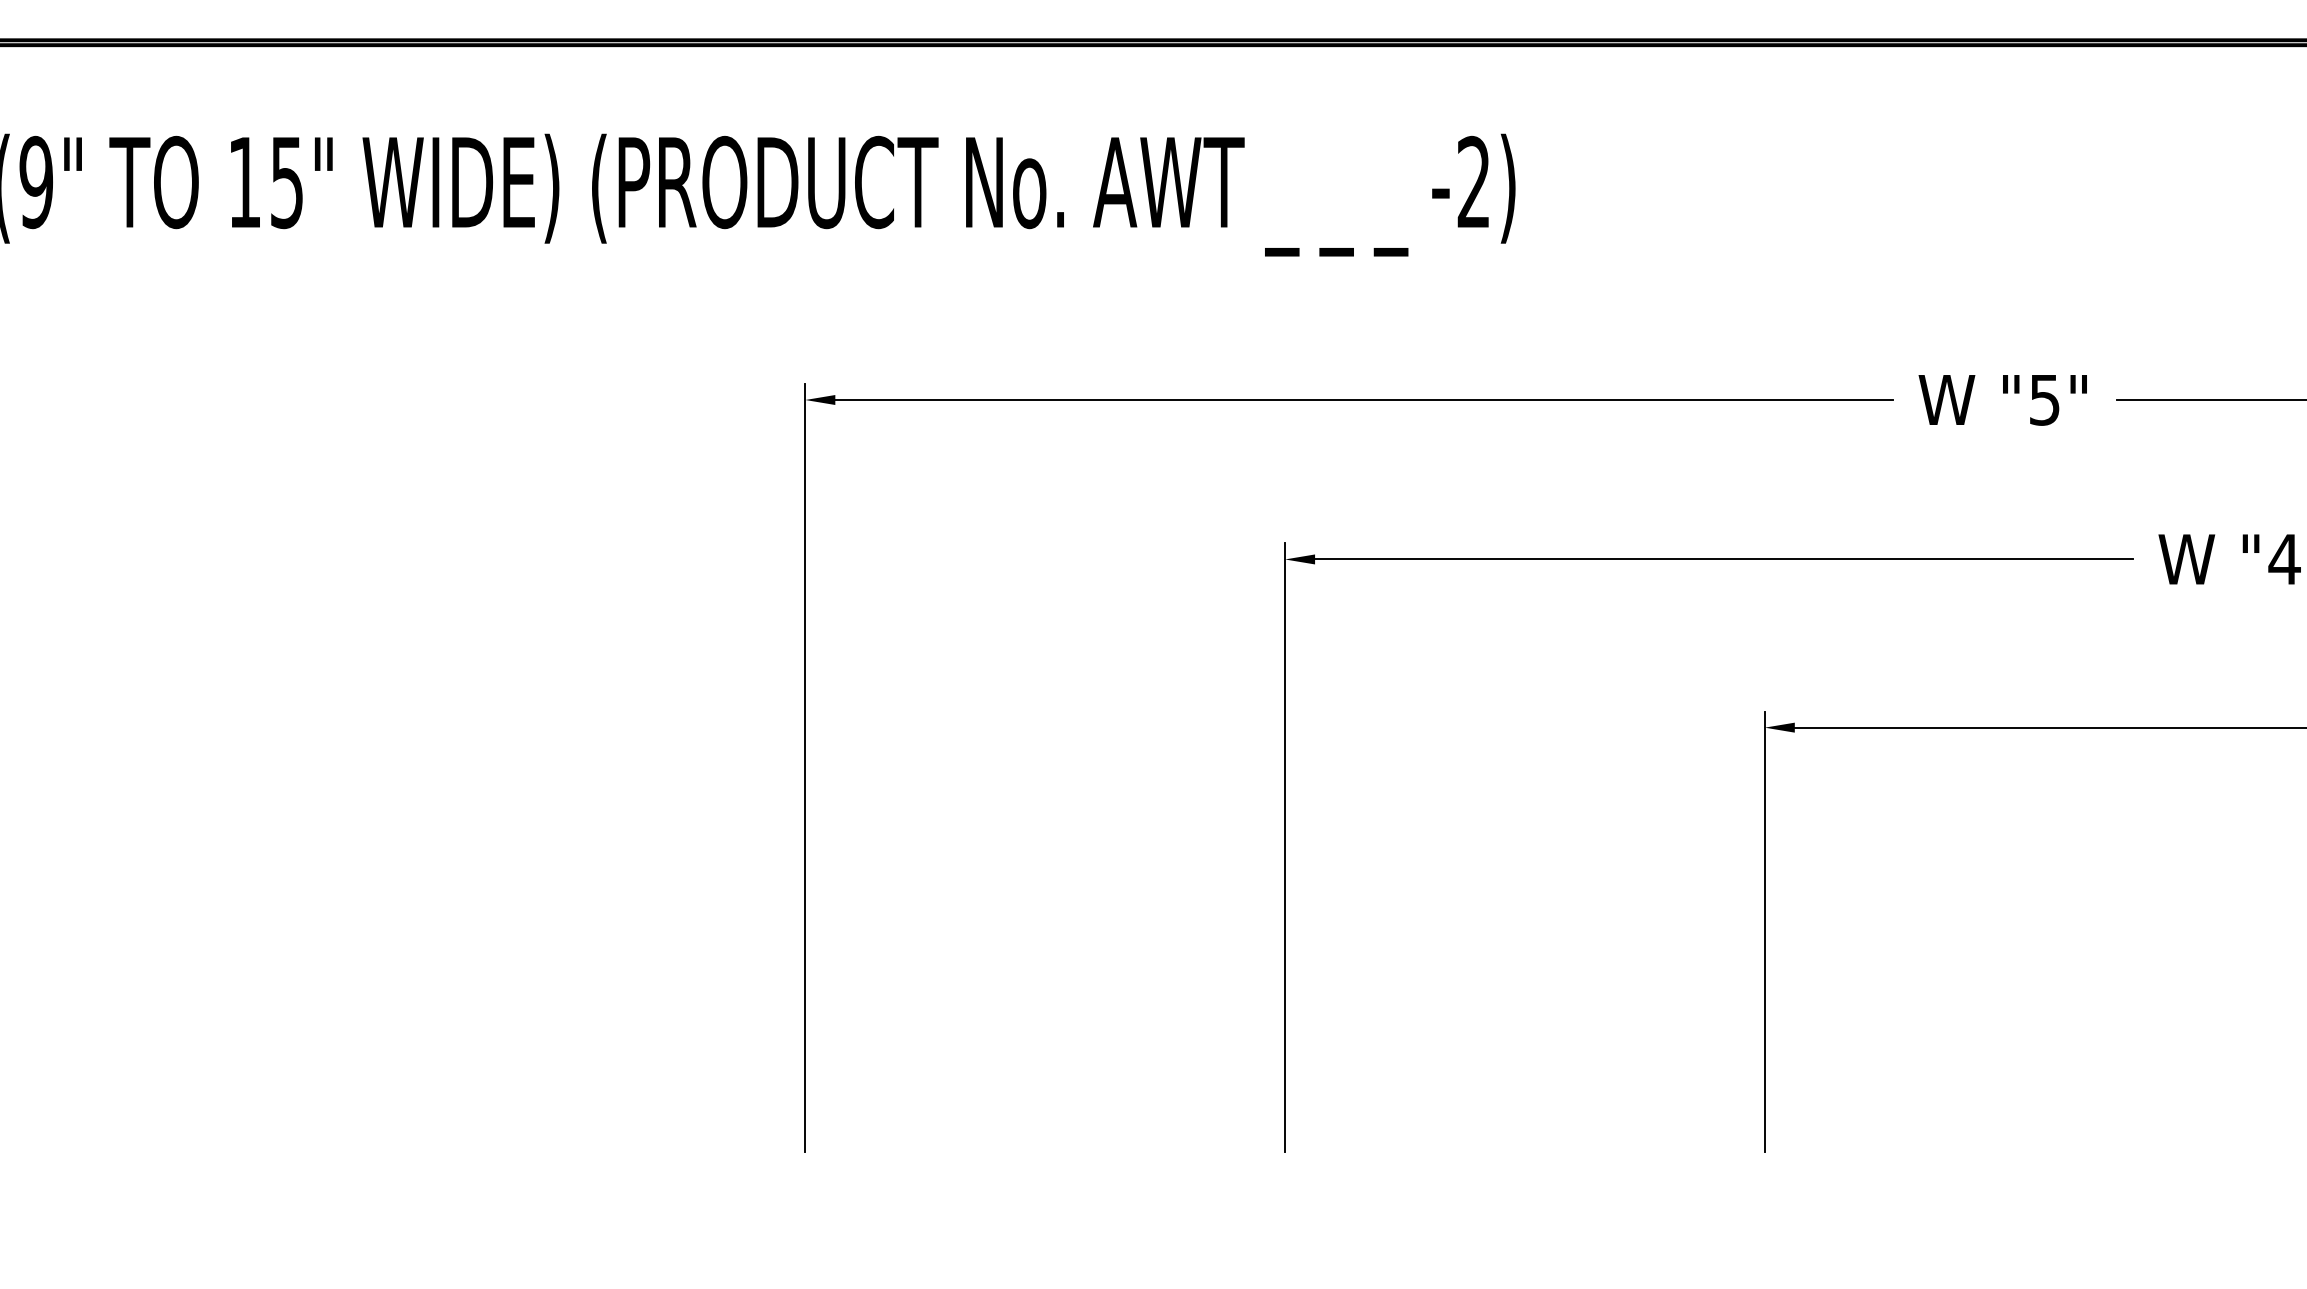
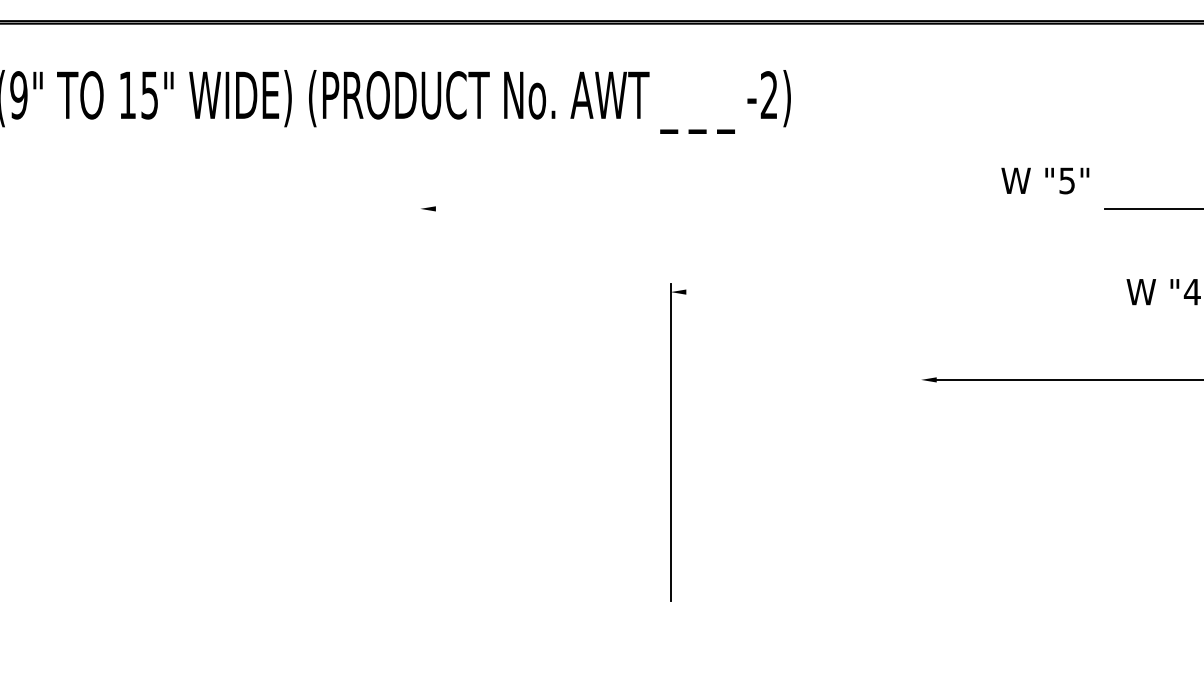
line: (1363, 399) -> (711, 208), removed
text: (2003, 399) -> (1045, 180), moved
line: (1723, 560) -> (899, 292), removed
line: (805, 767) -> (420, 400), removed
line: (1765, 931) -> (921, 486), removed

